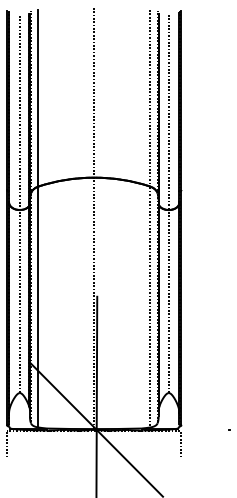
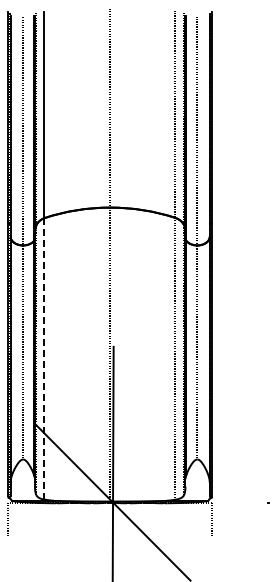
line: (38, 306) -> (44, 358), solid -> dashed

